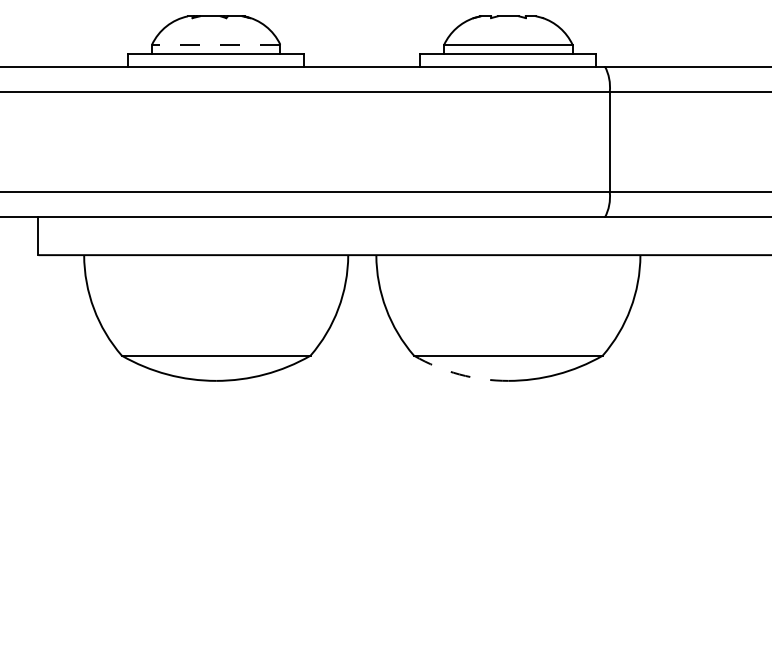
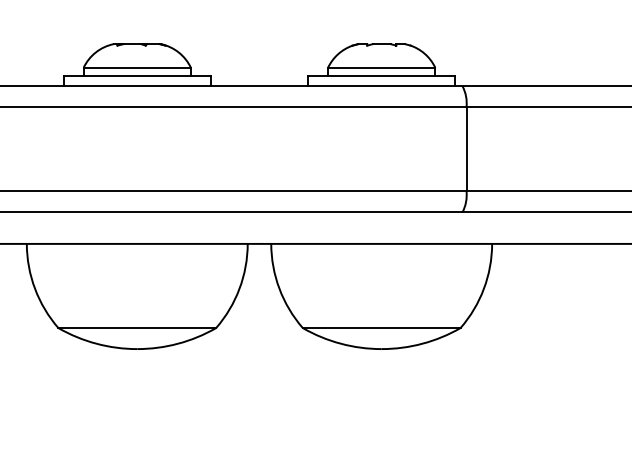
line: (215, 44) -> (136, 67), dashed -> solid
arc: (459, 374) -> (340, 343), dashed -> solid

